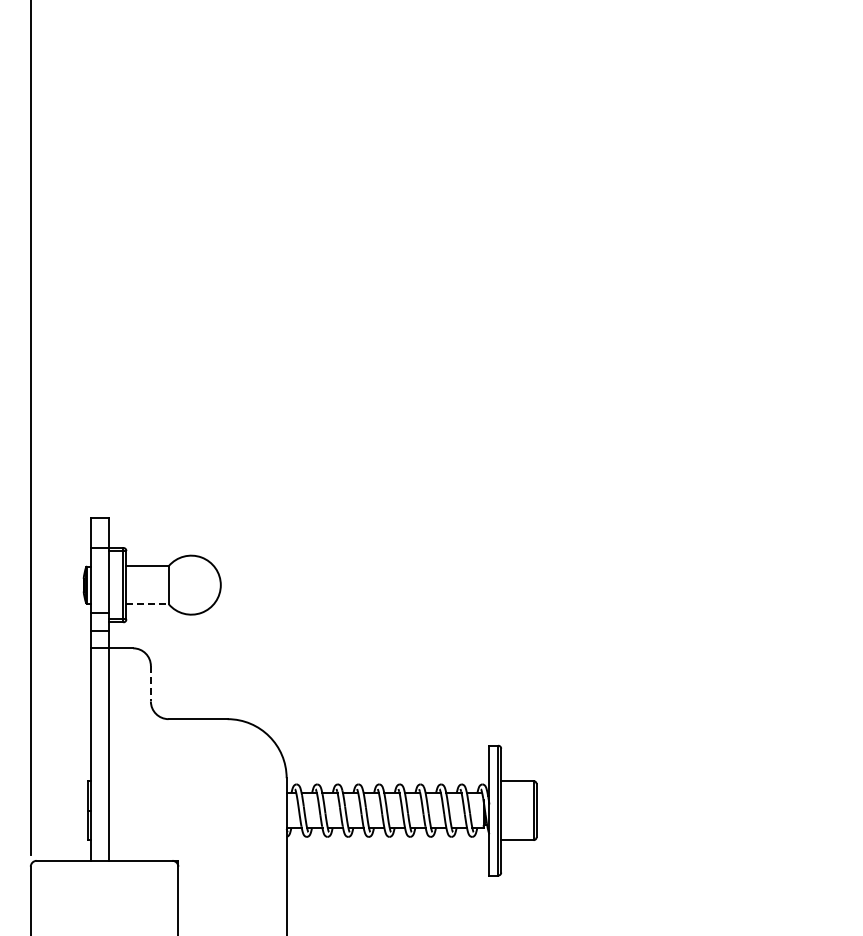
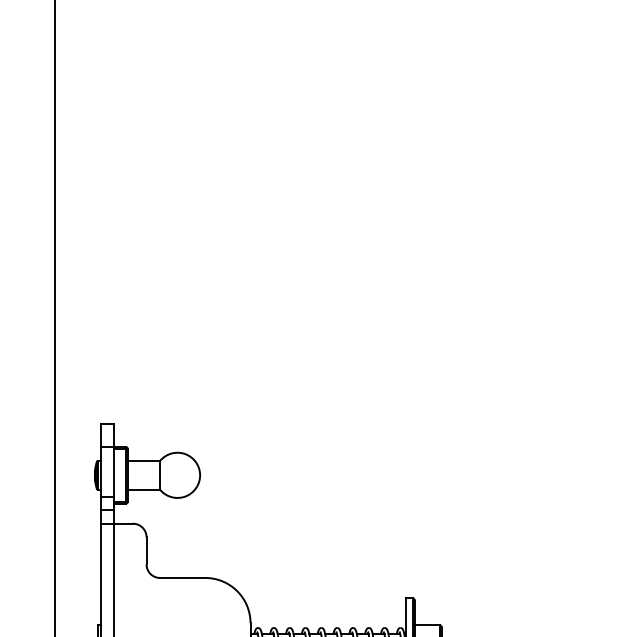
line: (148, 604) -> (144, 490), dashed -> solid
line: (150, 683) -> (146, 550), dashed -> solid

